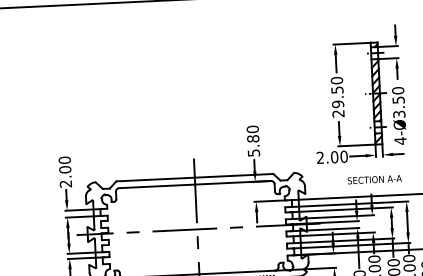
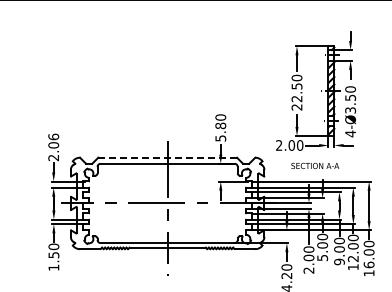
text: (337, 103) -> (296, 98), 29.50 -> 22.50
text: (64, 159) -> (53, 136), 2.00 -> 2.06
line: (194, 177) -> (167, 157), solid -> dashed
text: (375, 179) -> (315, 165), moved

